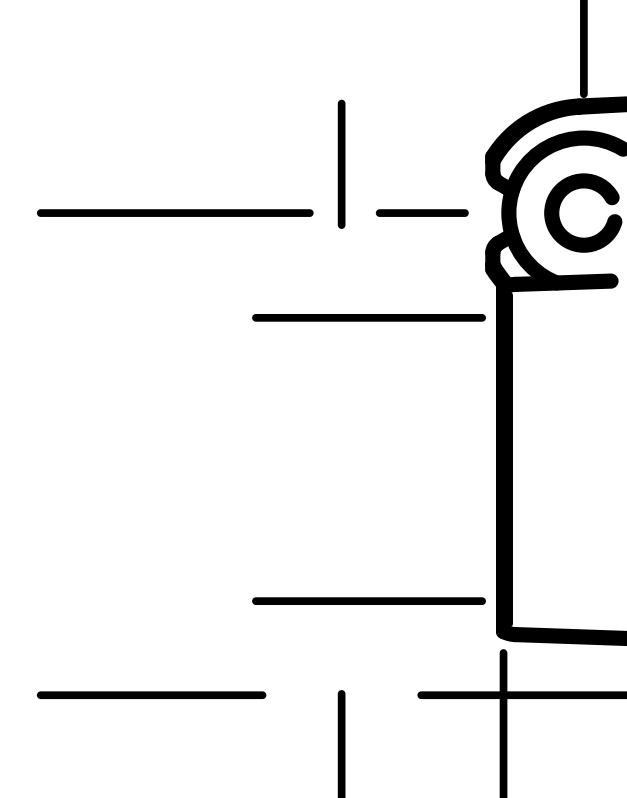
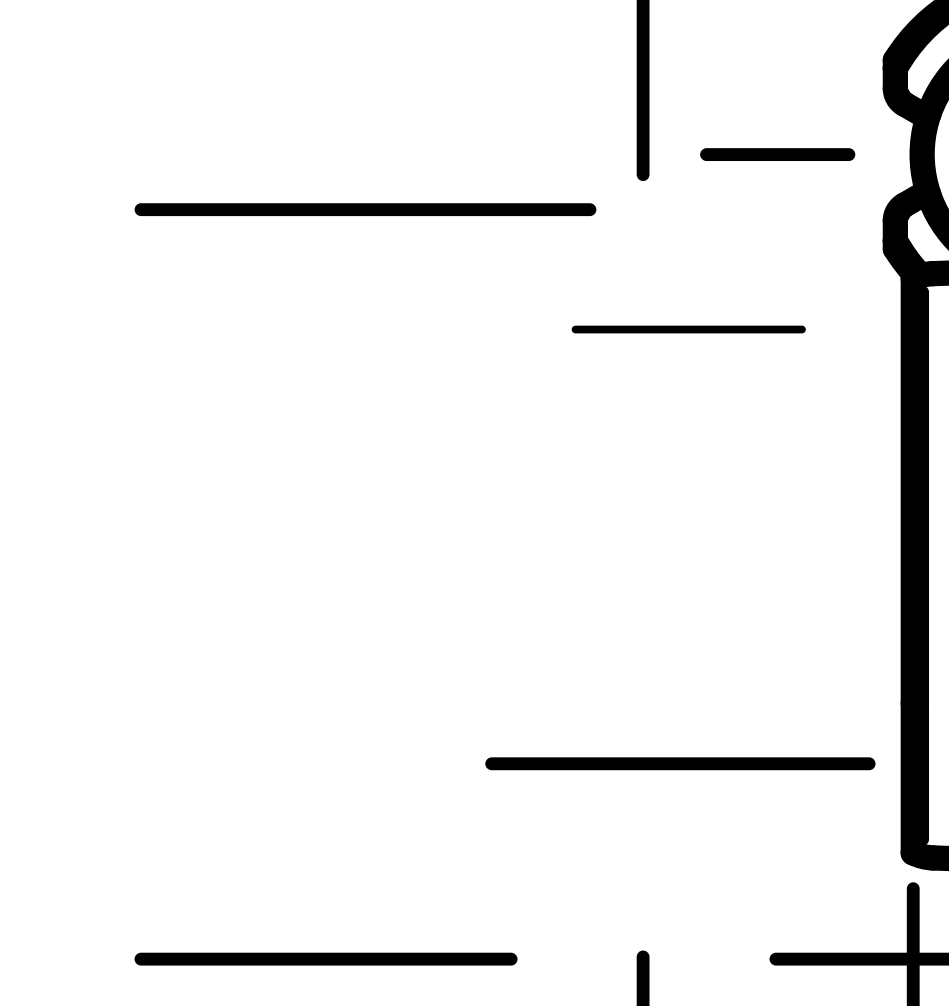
part: (175, 212) -> (365, 208), moved
part: (368, 317) -> (687, 328), size x0.6
part: (368, 600) -> (679, 762), moved

